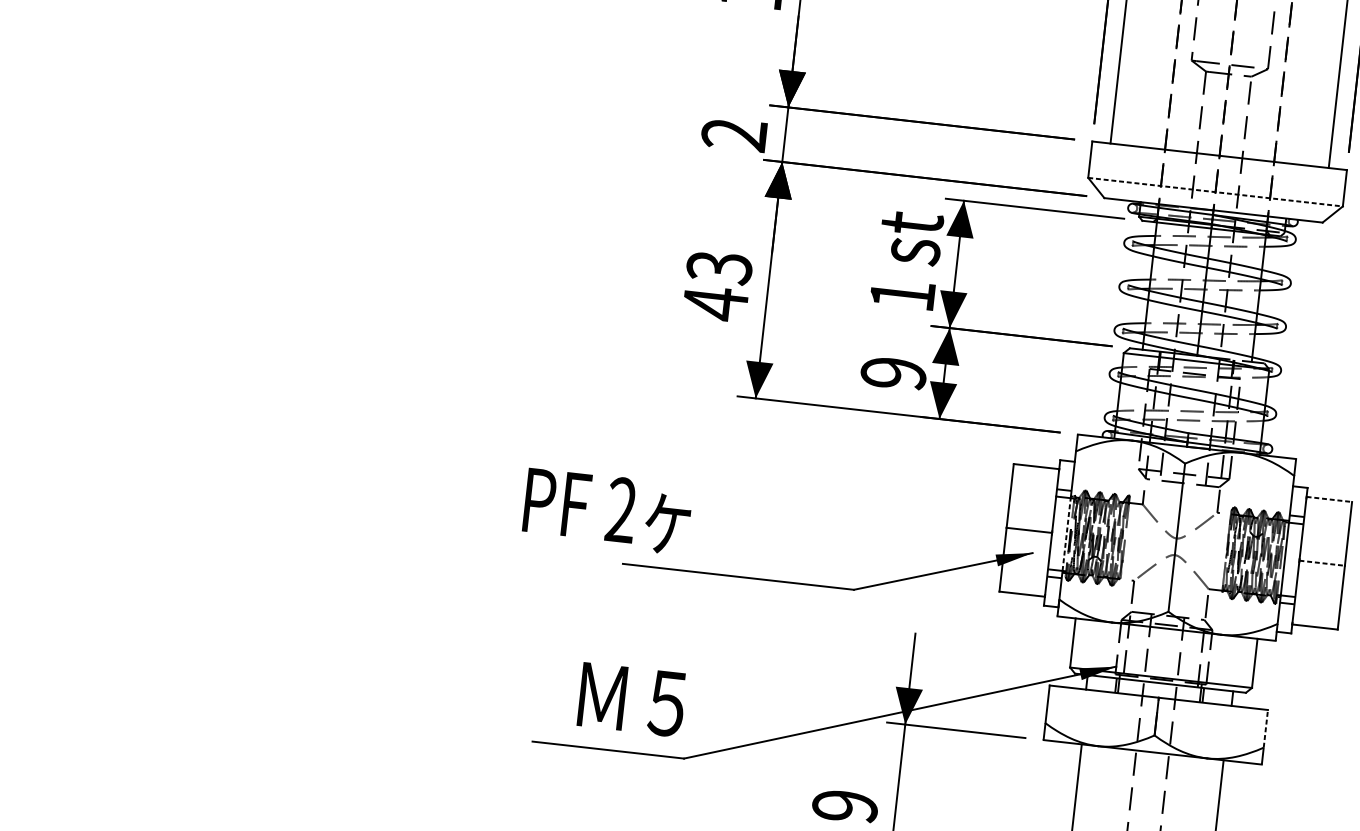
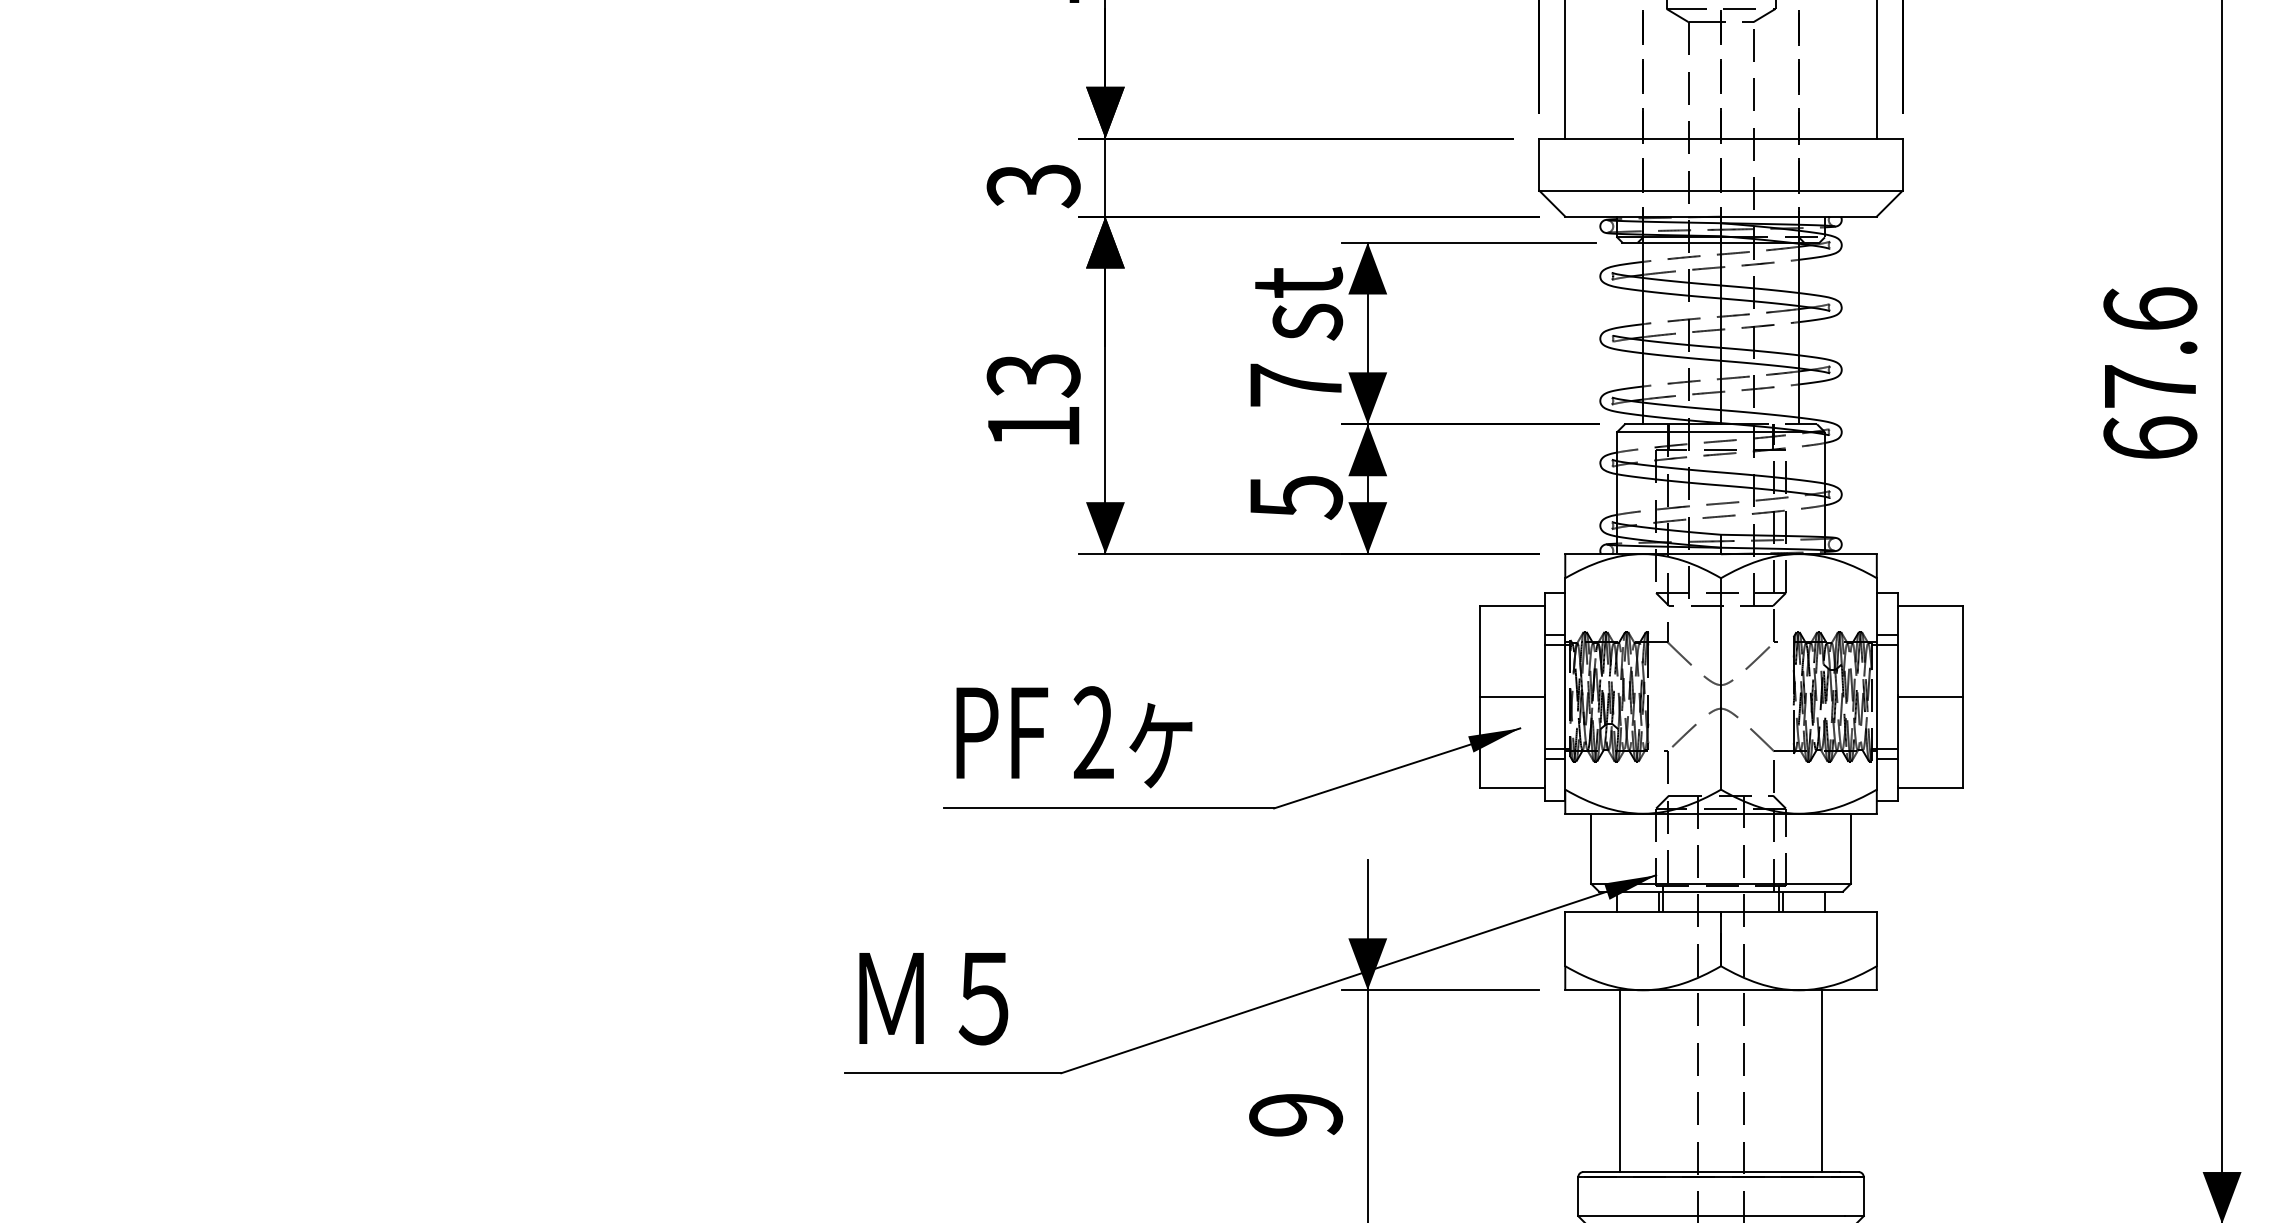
text: (734, 135) -> (1033, 186), 2 -> 3
line: (1215, 192) -> (1721, 190), dashed -> solid
text: (902, 294) -> (1295, 384), 1 -> 7
text: (715, 303) -> (1033, 426), 43 -> 13
text: (894, 373) -> (1296, 497), 9 -> 5
line: (1329, 499) -> (1930, 605), dashed -> solid
text: (607, 511) -> (1074, 737), moved
line: (1066, 534) -> (1565, 696), dashed -> solid
line: (1322, 562) -> (1930, 696), dashed -> solid
text: (631, 700) -> (933, 999), moved
line: (1265, 728) -> (1876, 939), dashed -> solid

